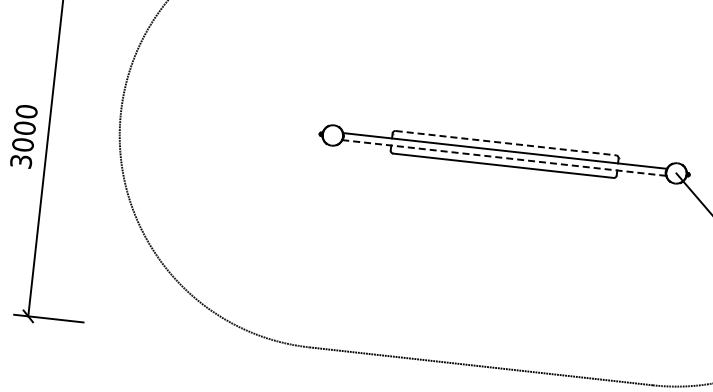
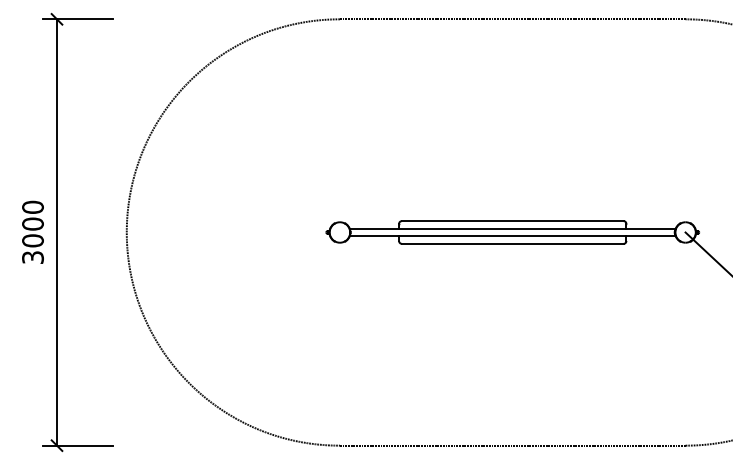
text: (23, 135) -> (32, 231), moved
line: (505, 143) -> (512, 221), dashed -> solid
line: (504, 158) -> (513, 236), dashed -> solid

